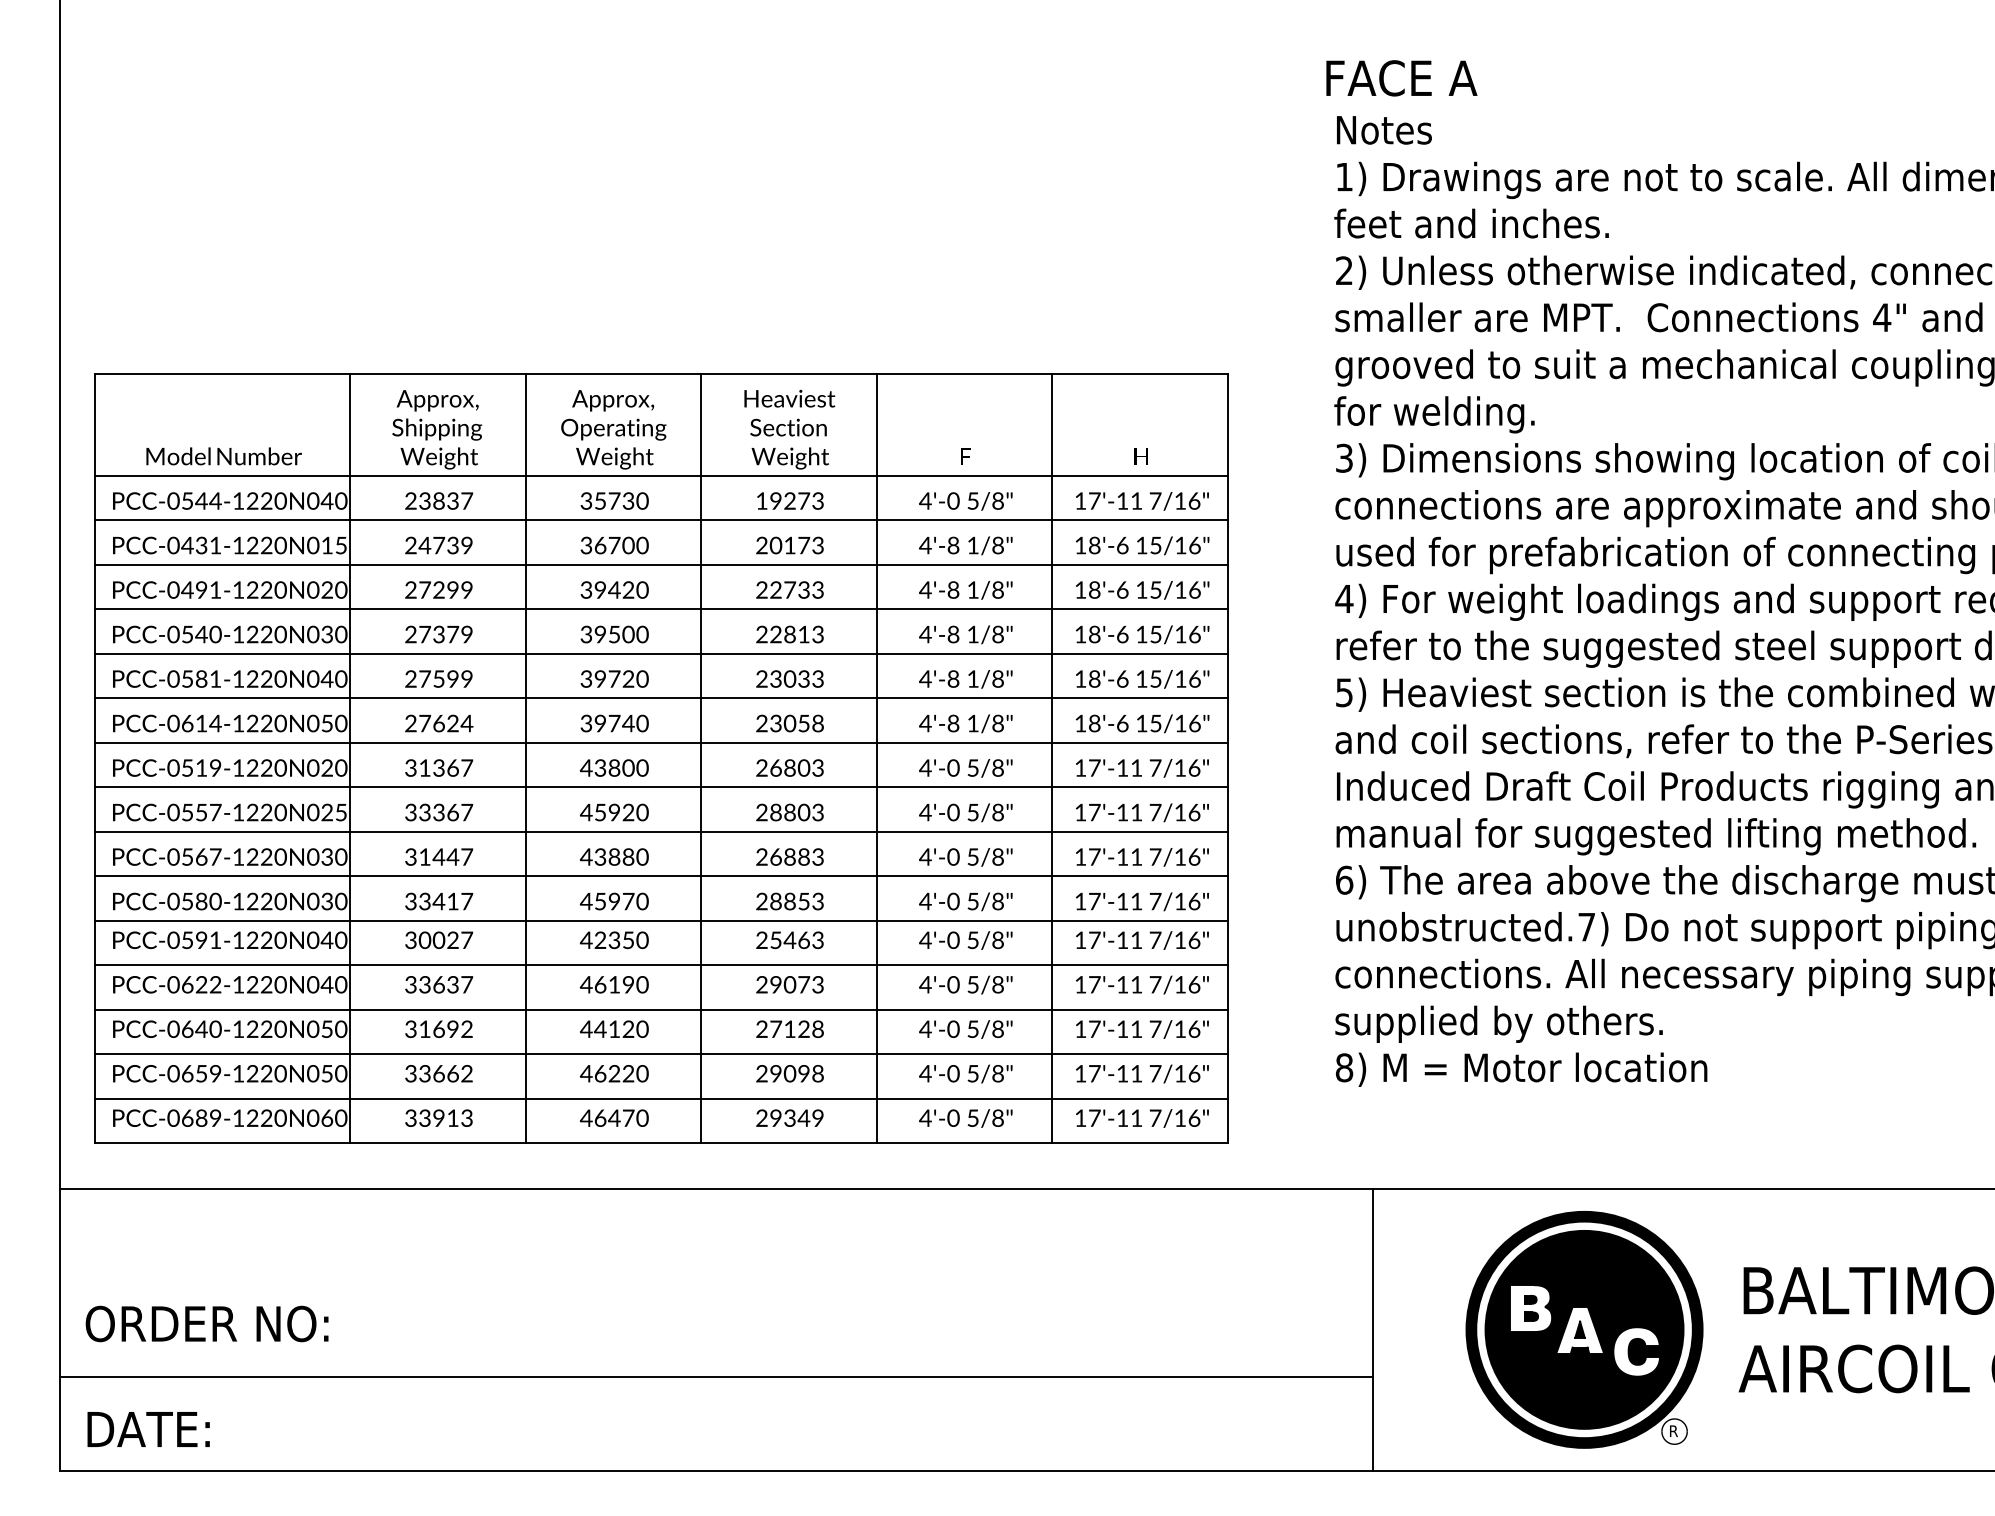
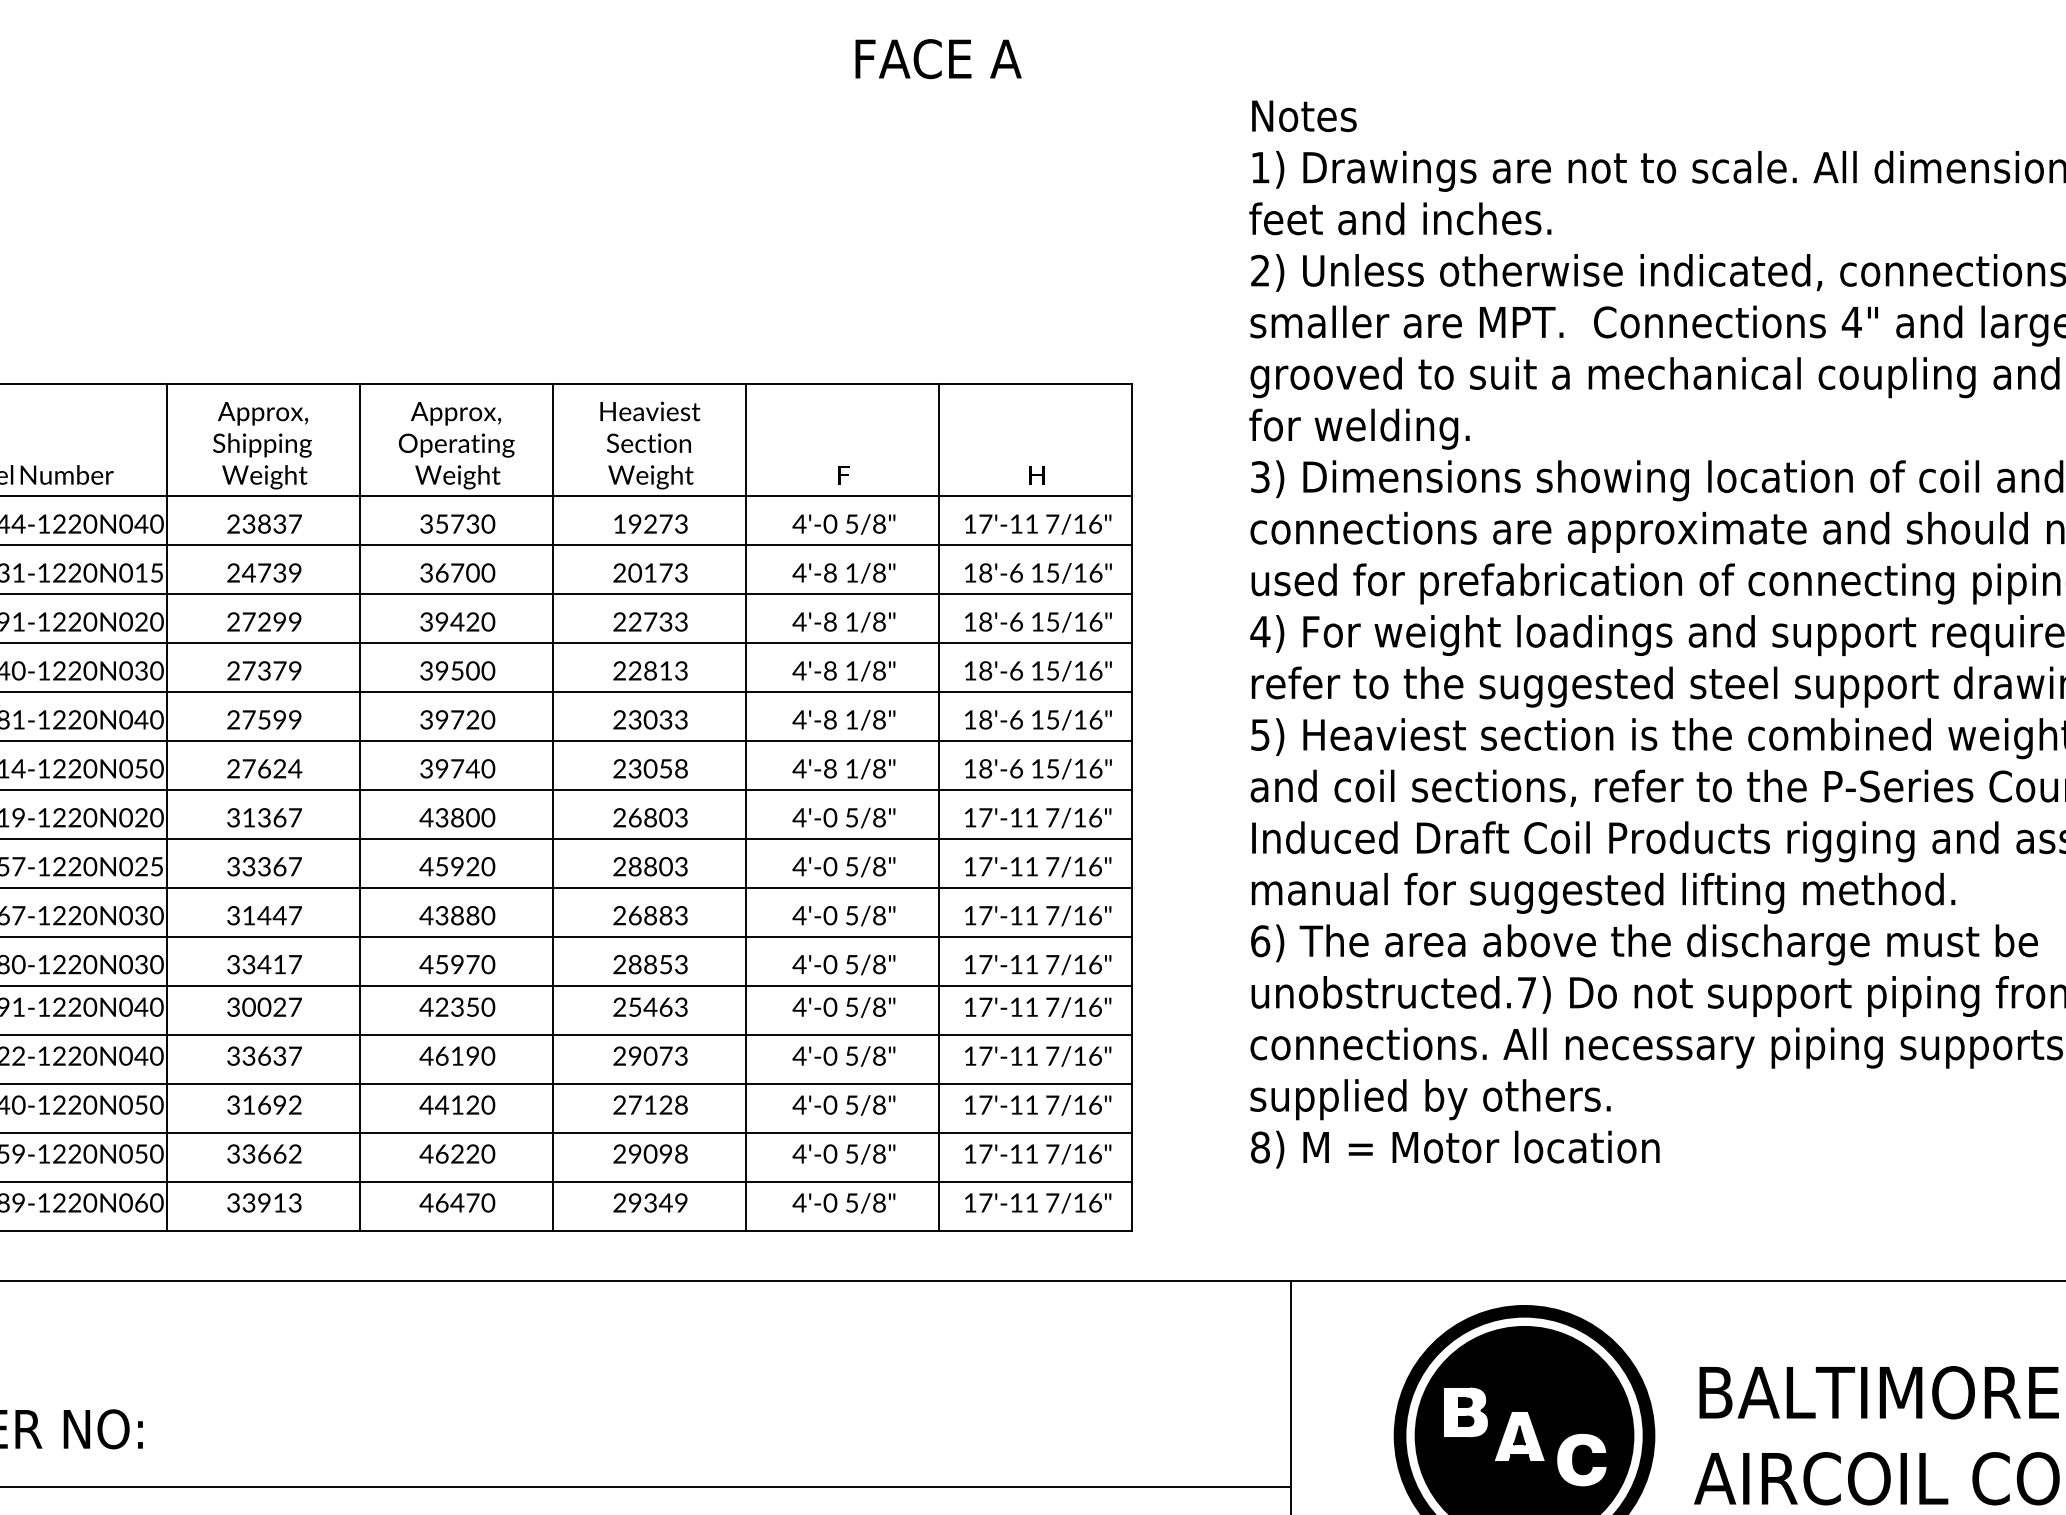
text: (1401, 78) -> (938, 59), moved

